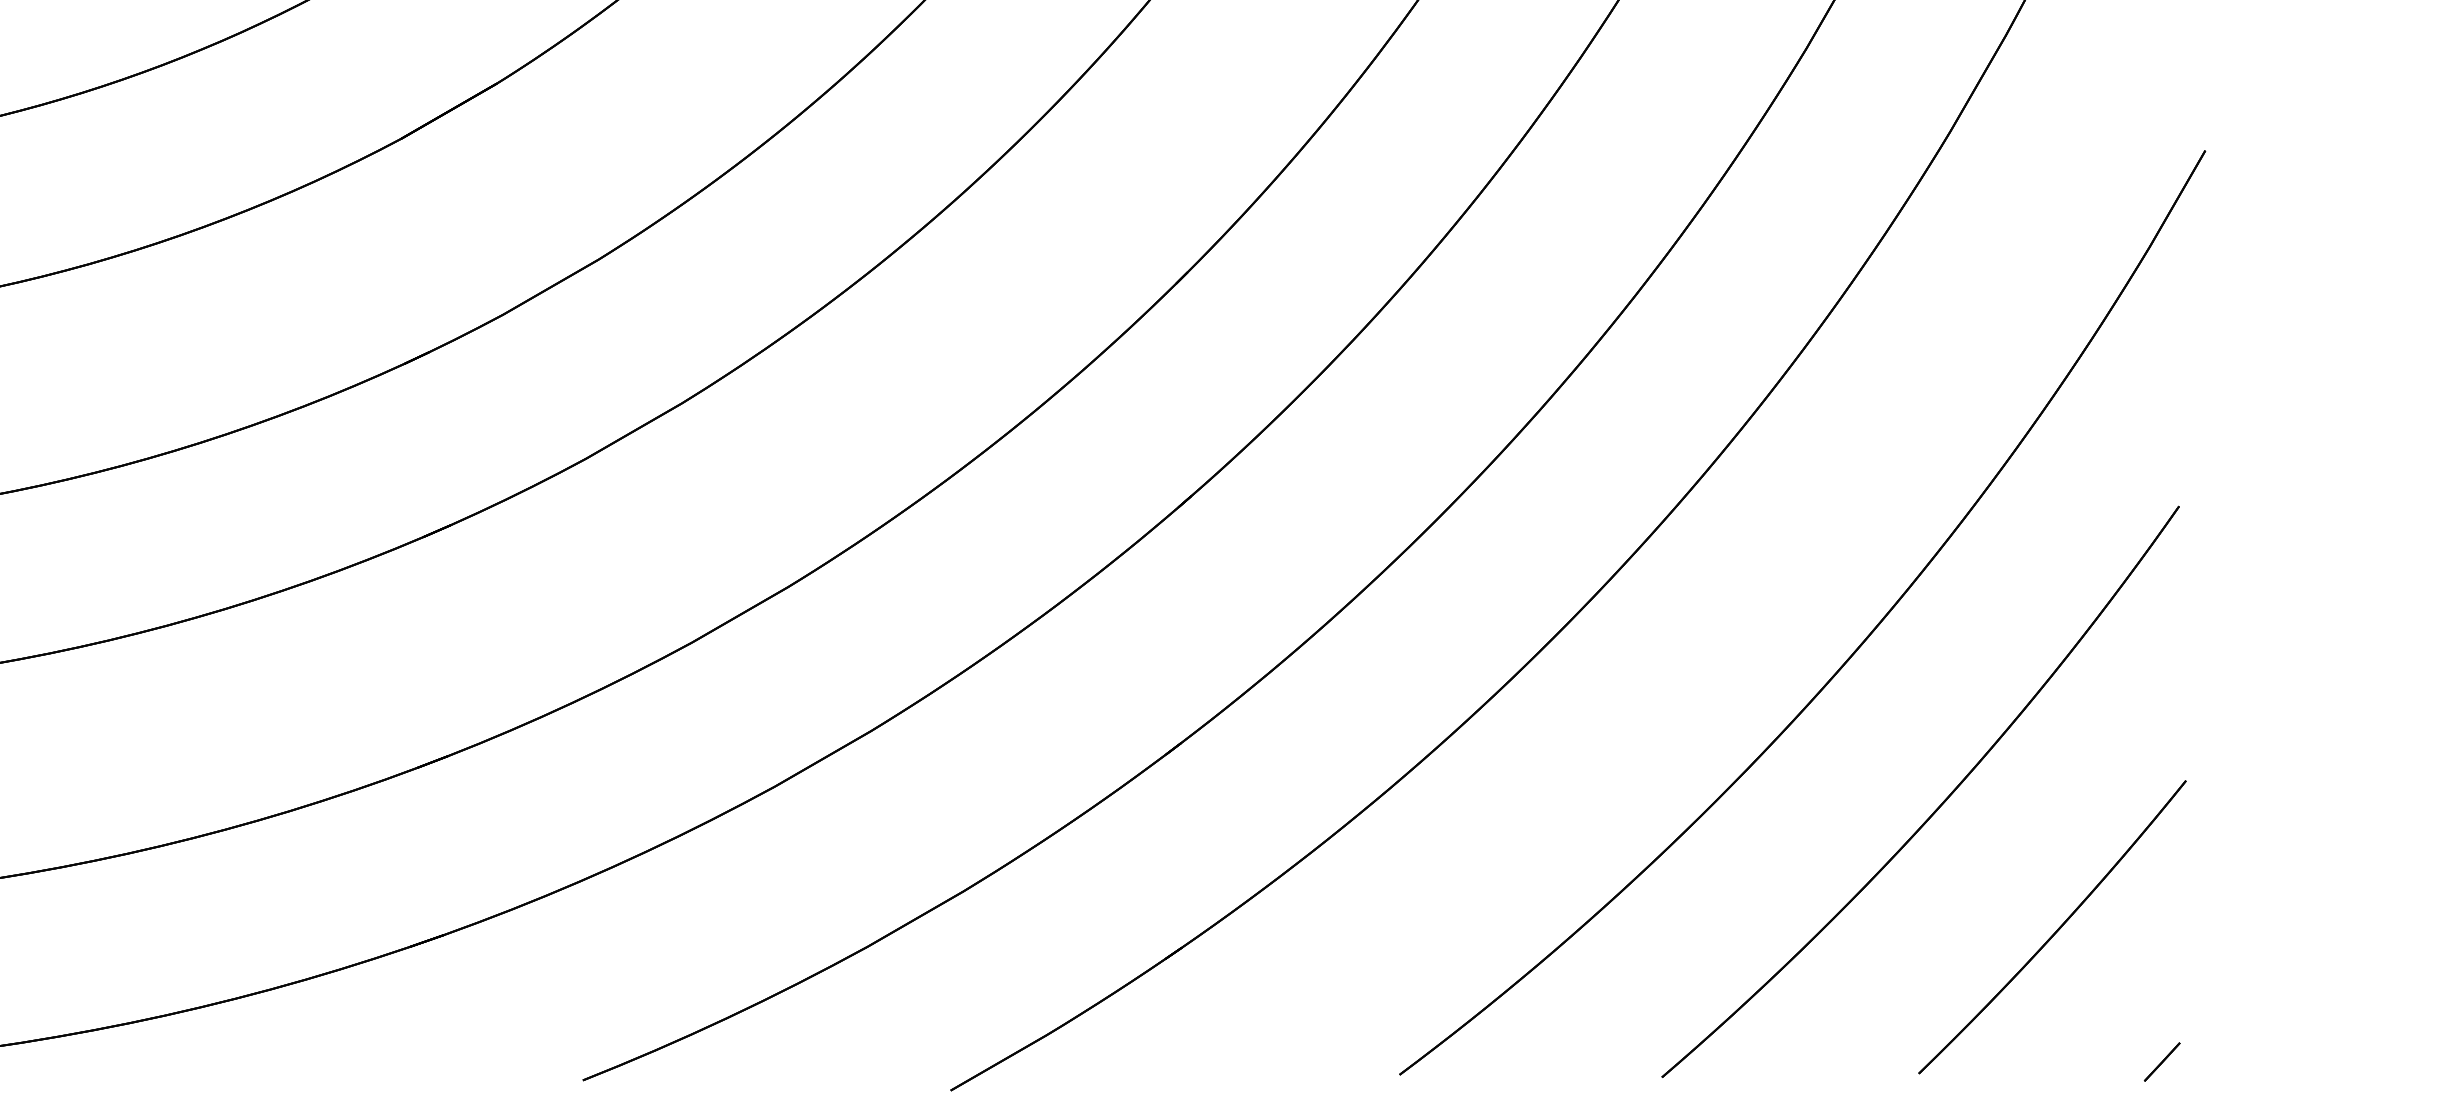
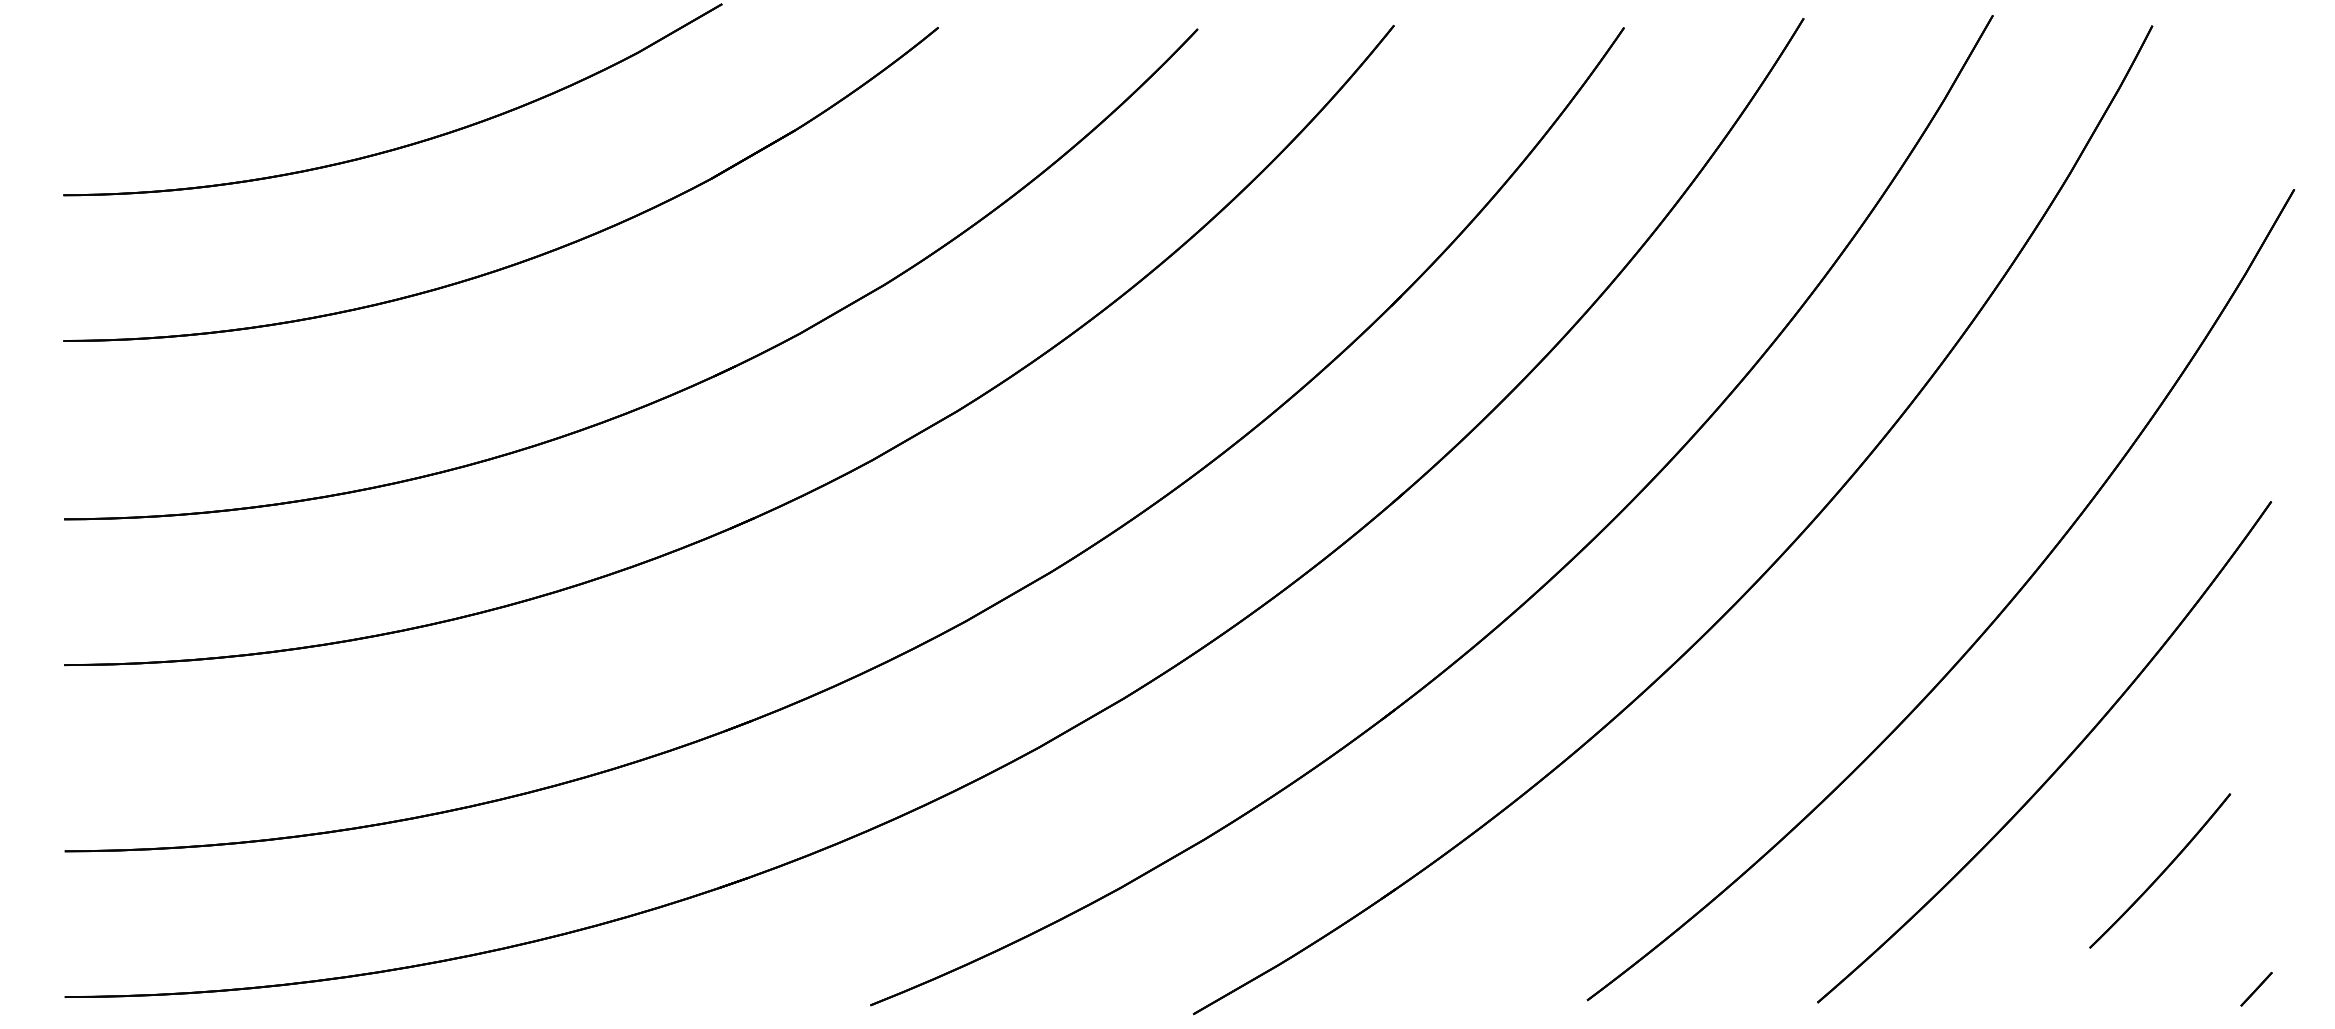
part: (2051, 926) -> (2159, 870), size x0.6

